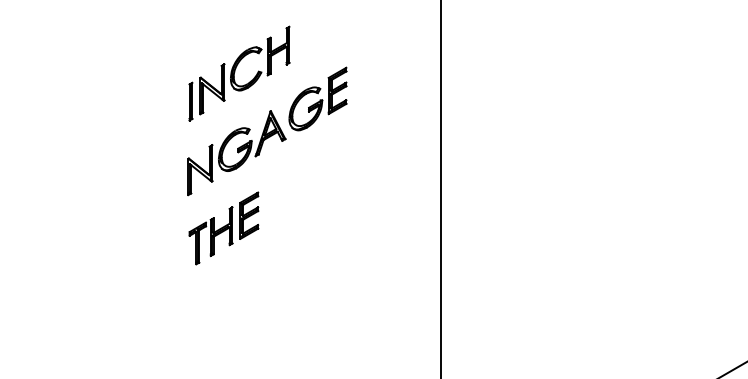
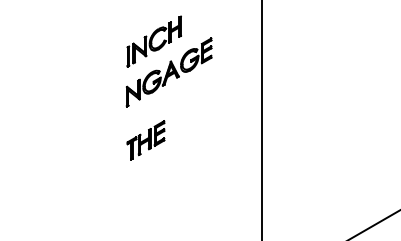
part: (223, 228) -> (145, 140), moved

